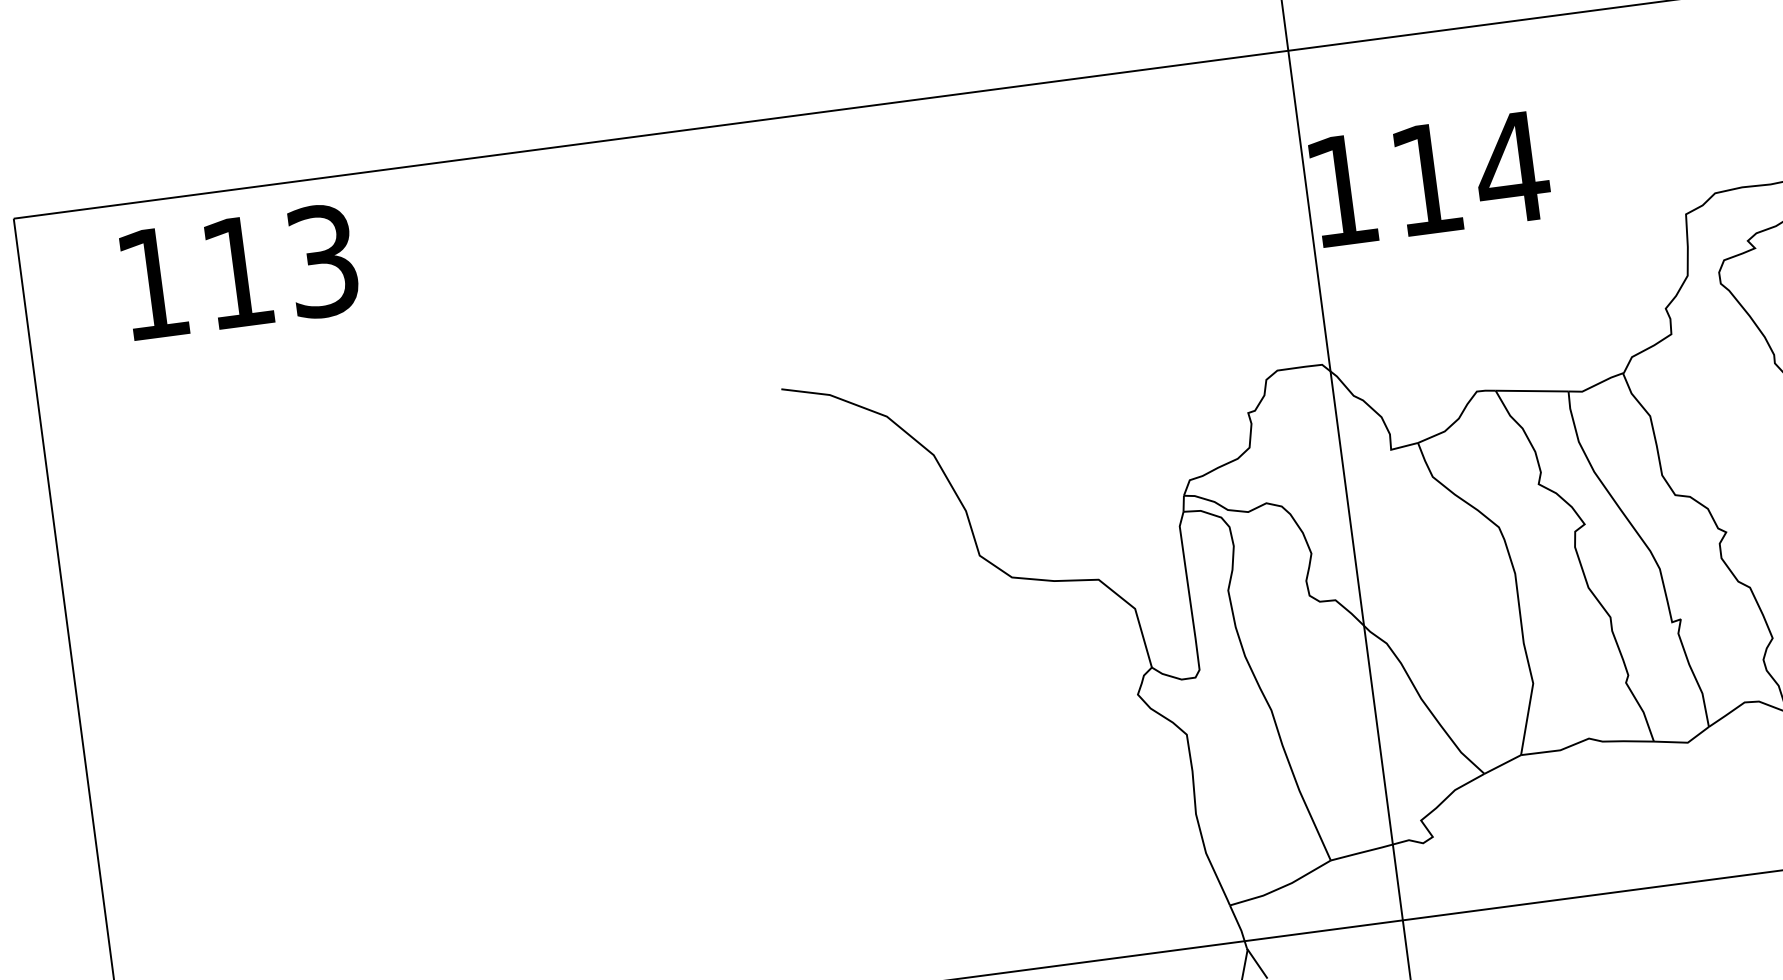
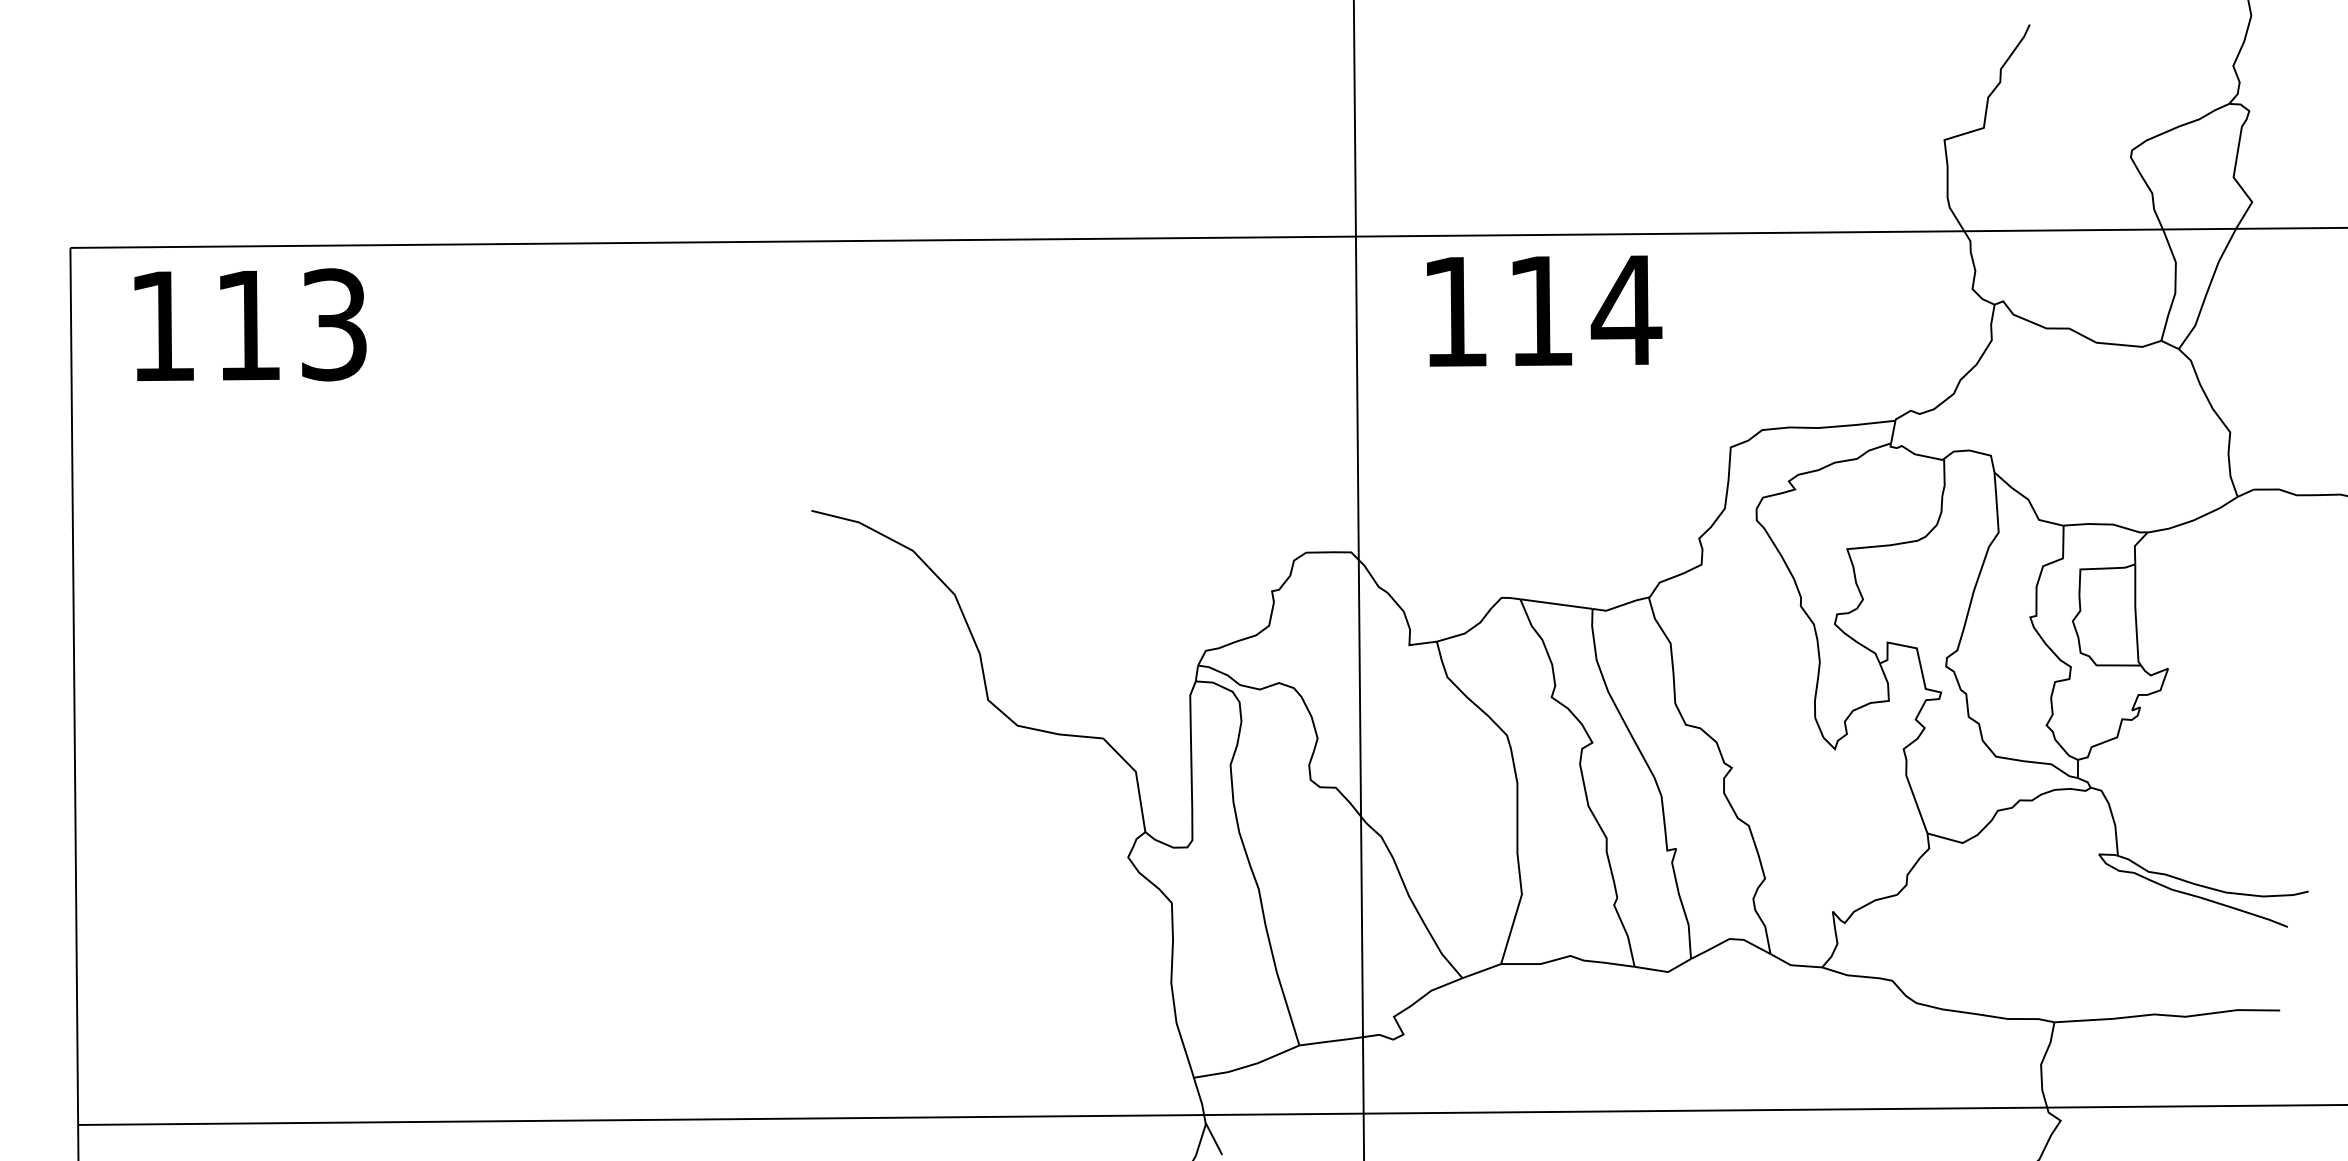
text: (1430, 178) -> (1544, 310), moved
text: (239, 271) -> (250, 324), moved

